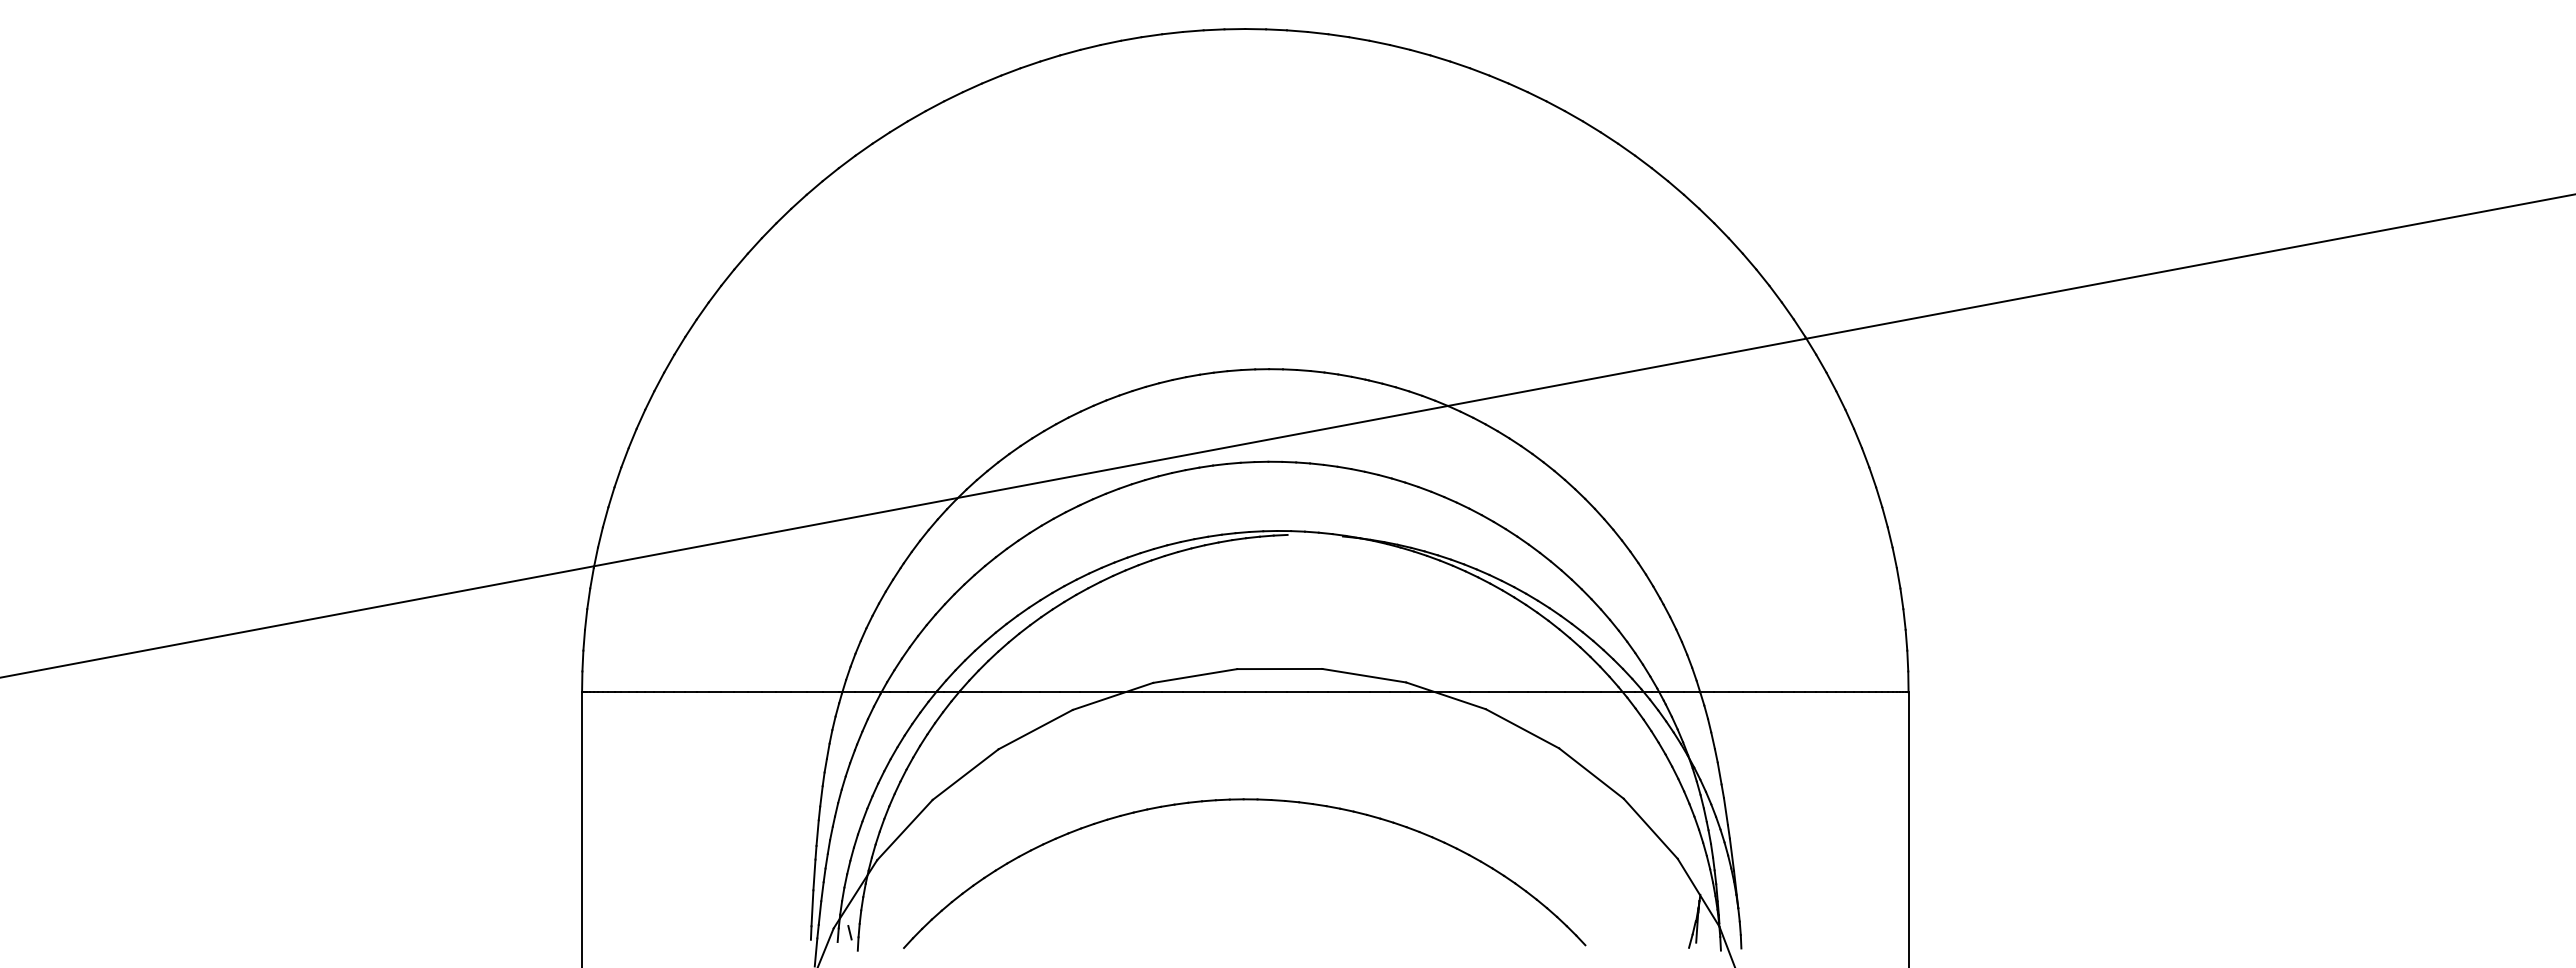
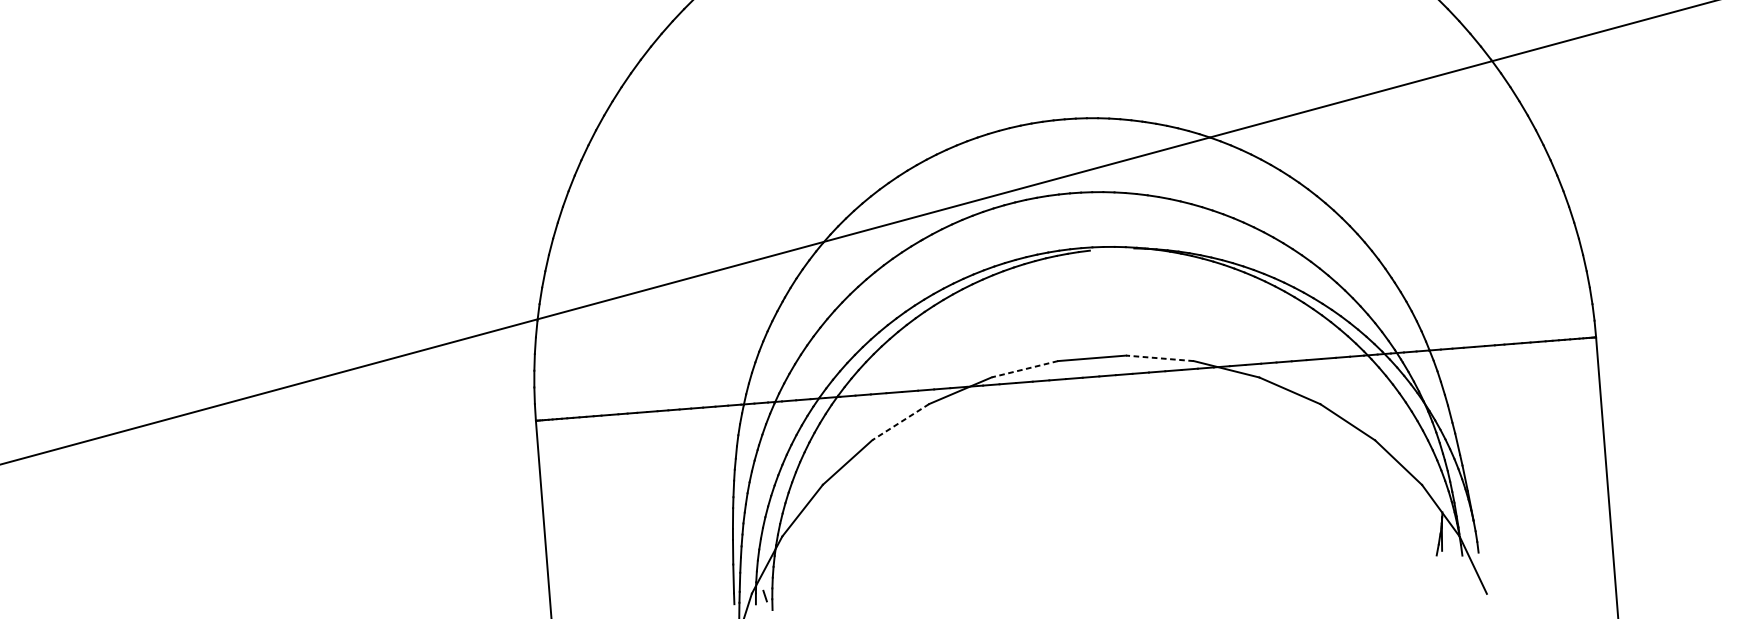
line: (1363, 675) -> (1159, 358), solid -> dashed
line: (1195, 676) -> (1025, 369), solid -> dashed
line: (1035, 729) -> (900, 422), solid -> dashed
part: (1244, 800) -> (1072, 465), removed

